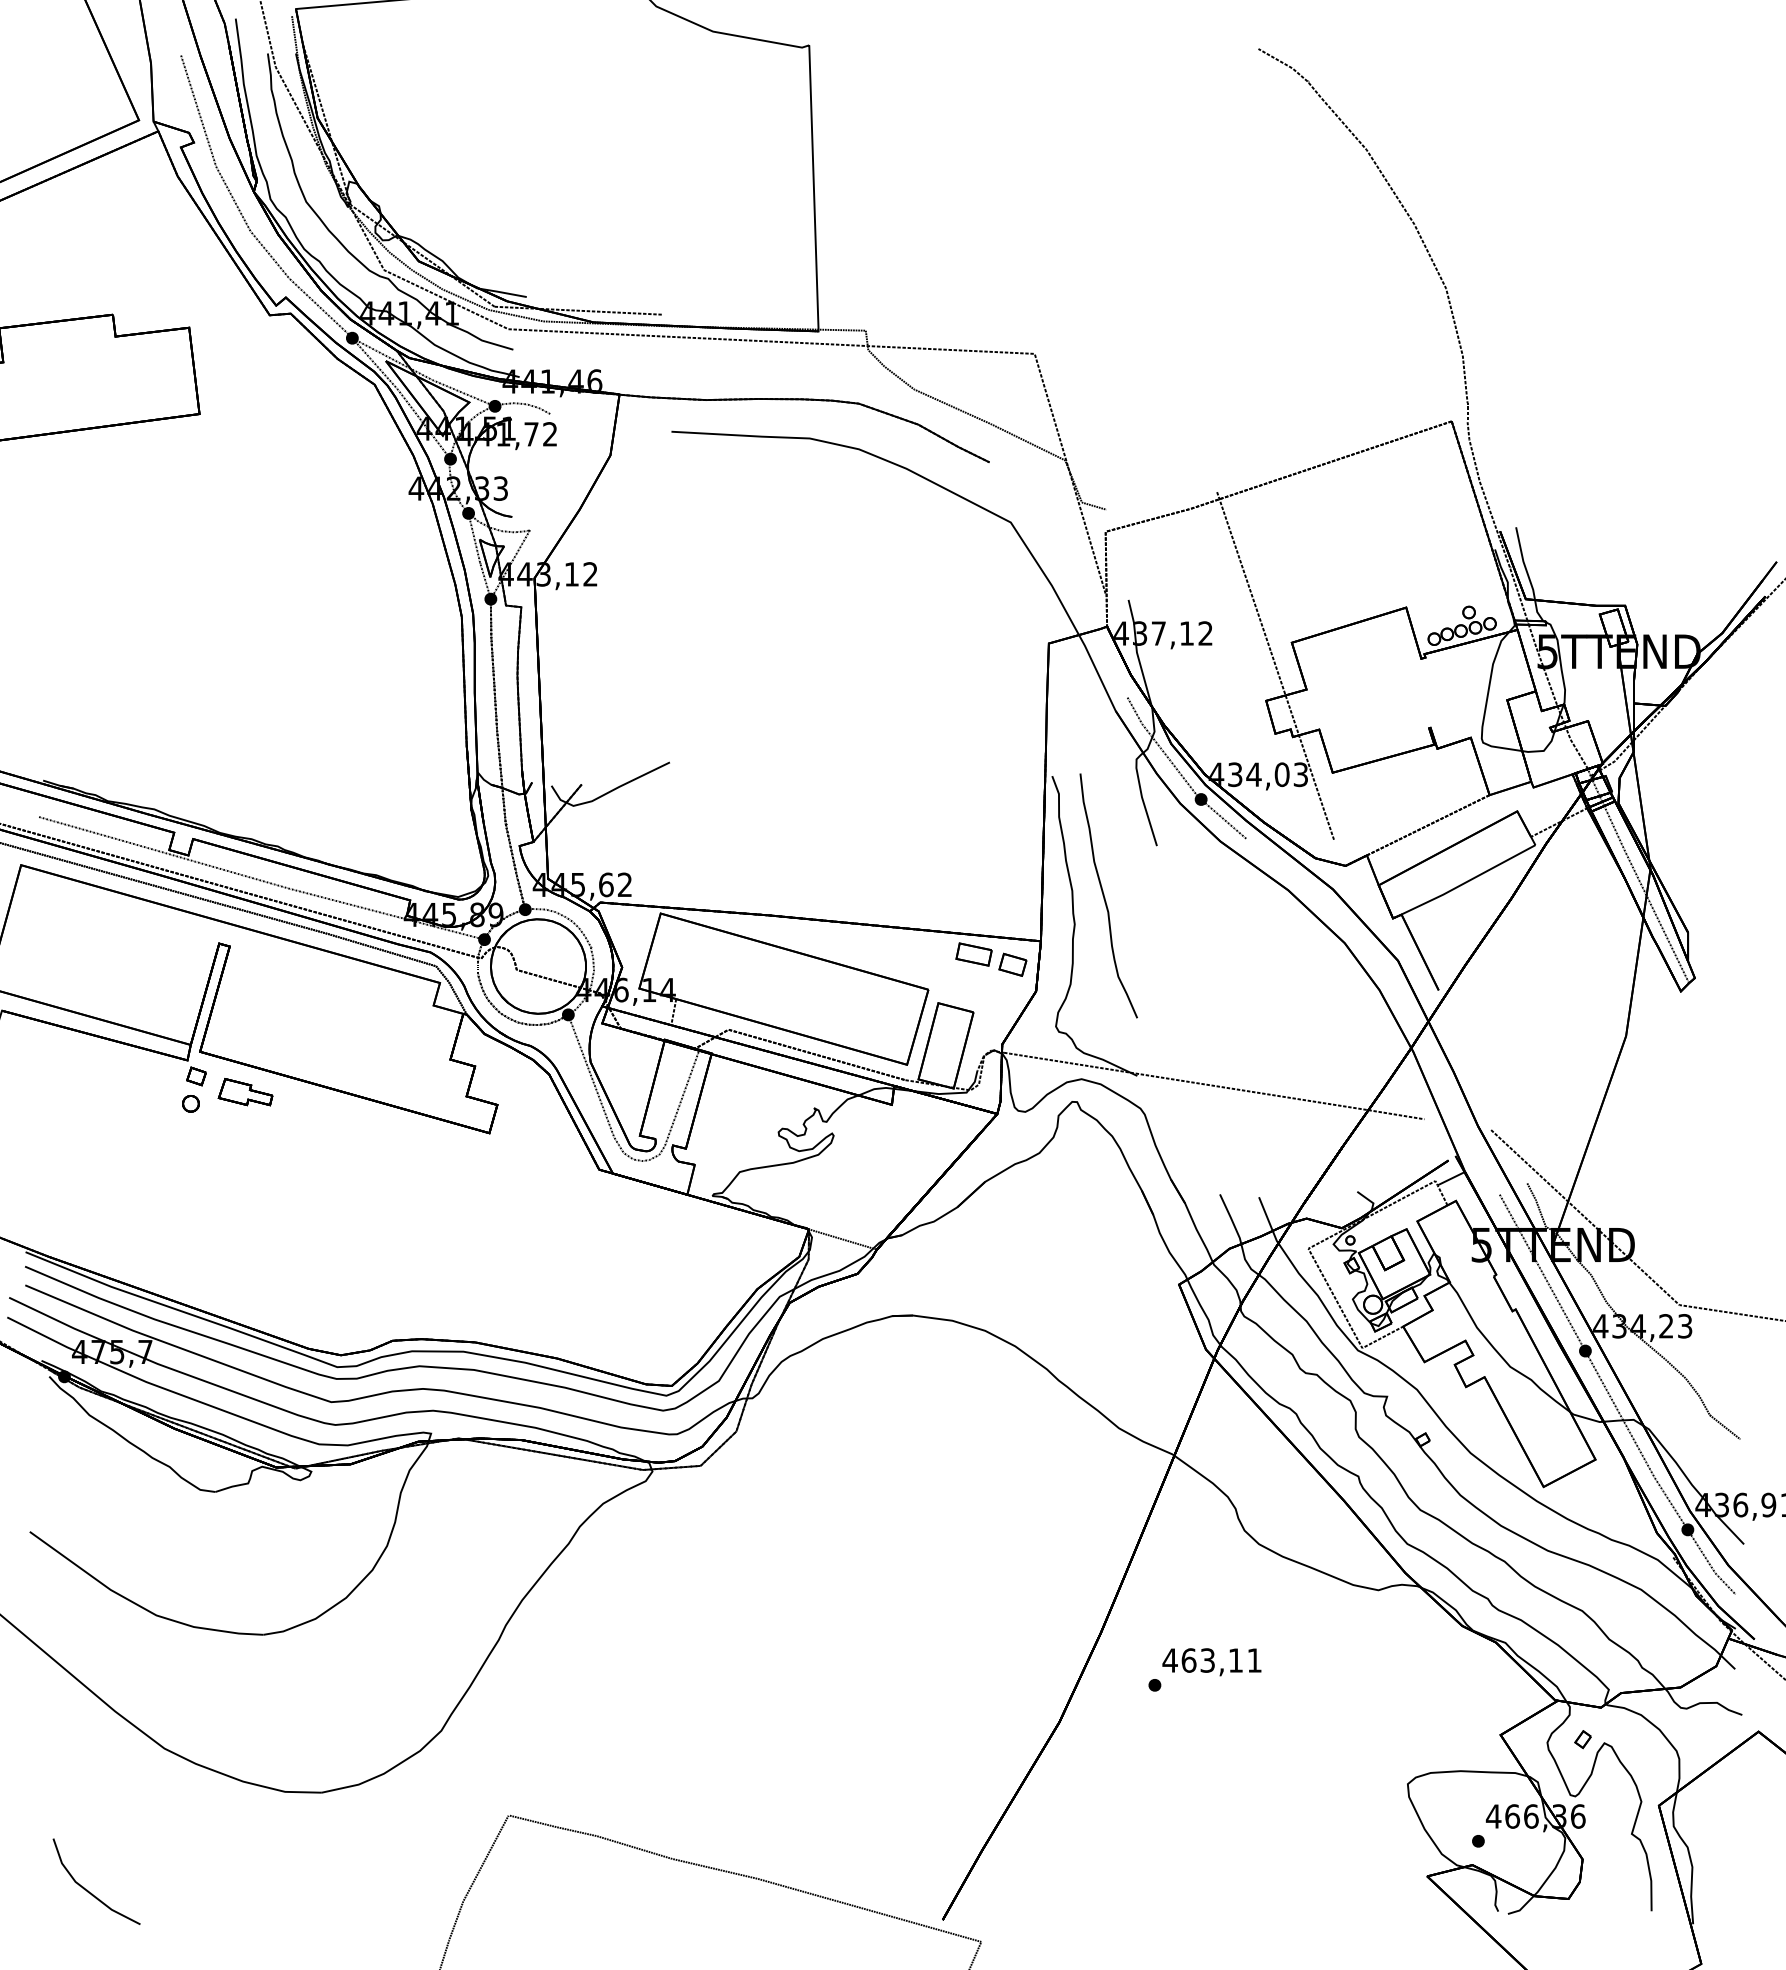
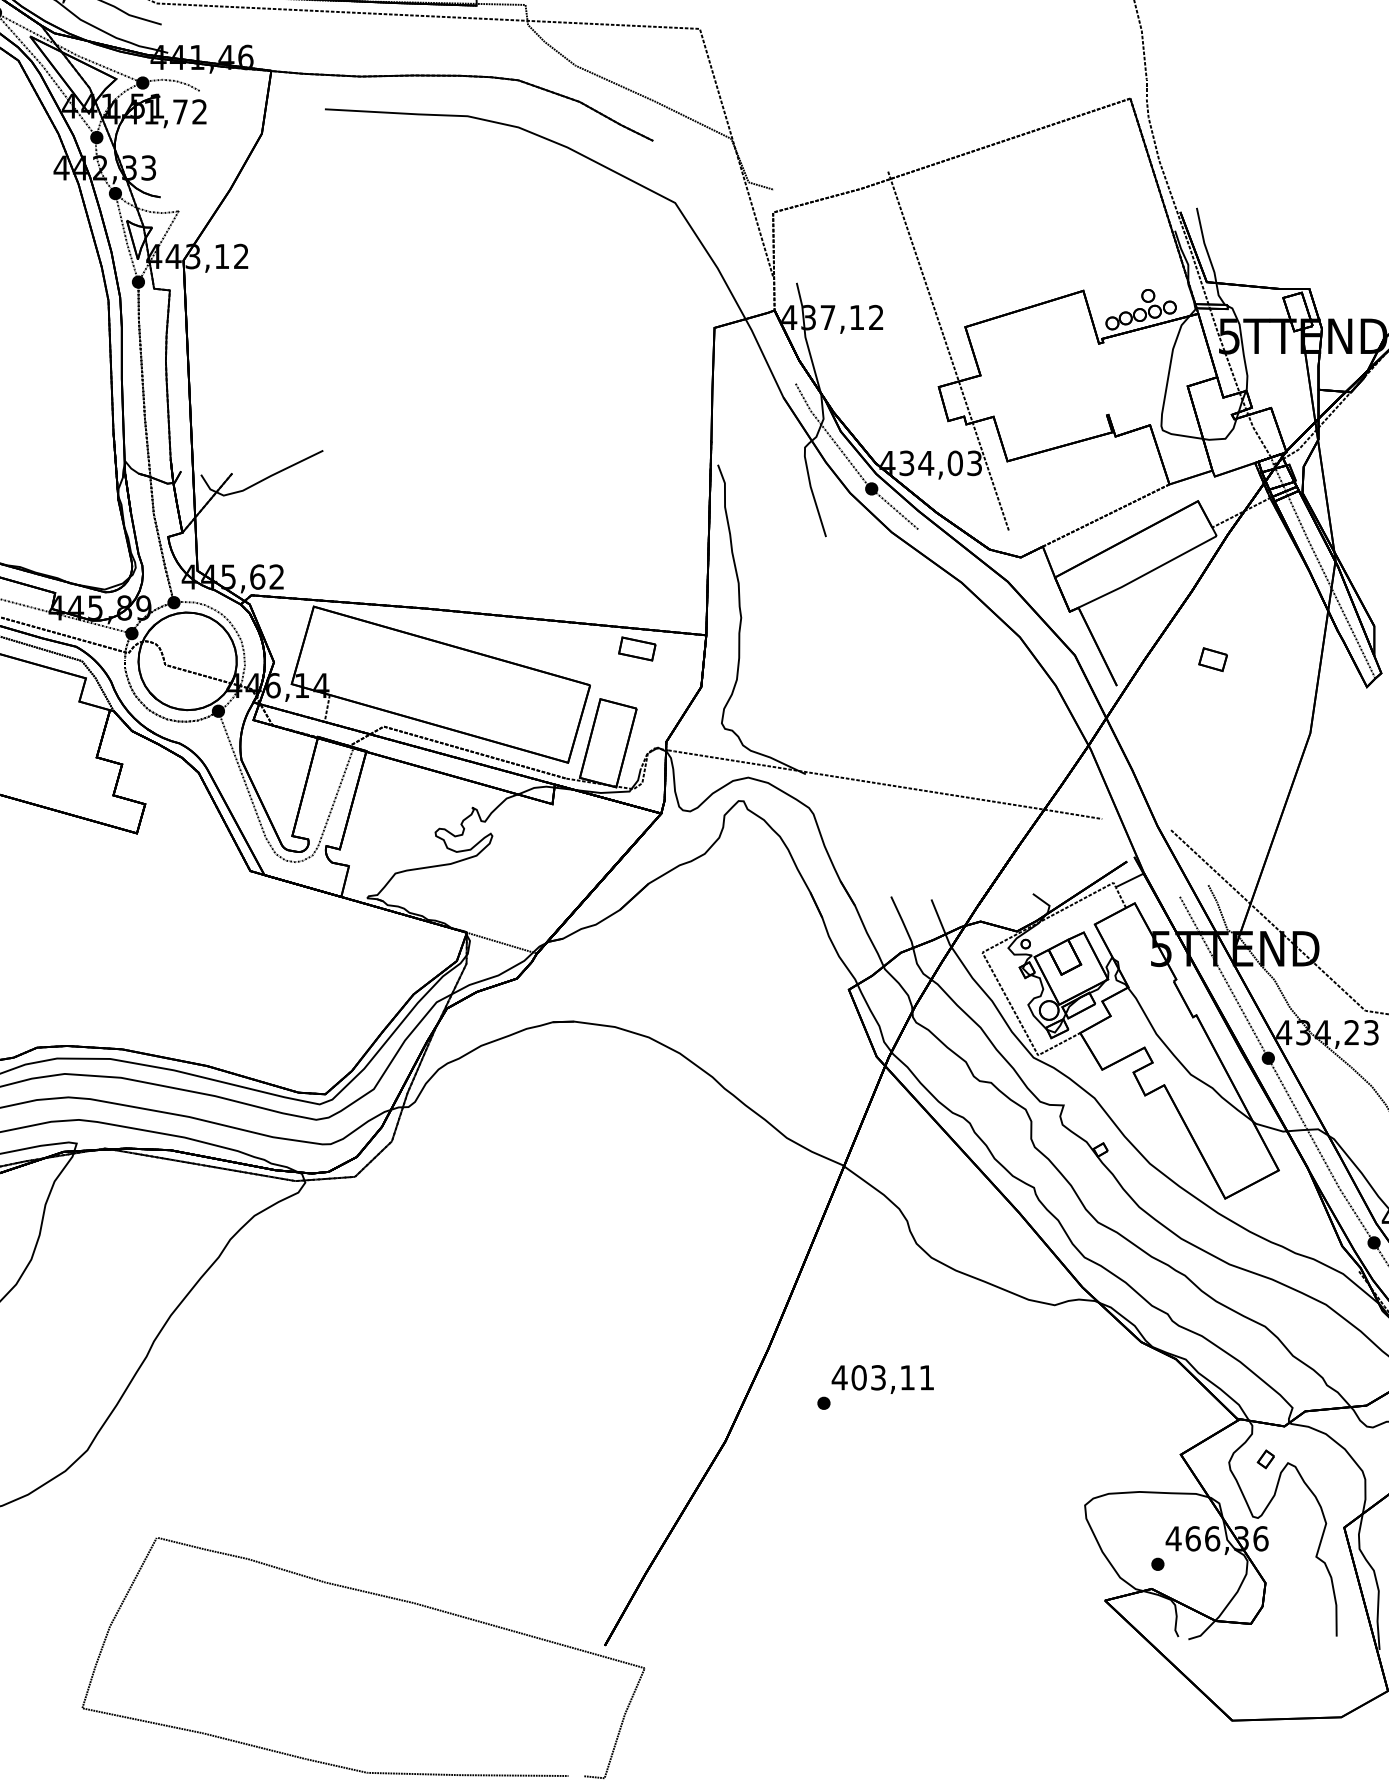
curve: (1105, 897) -> (772, 590), removed
part: (1012, 964) -> (1212, 659), moved
text: (1188, 1660) -> (858, 1377), 463,11 -> 403,11

